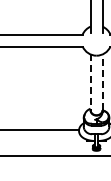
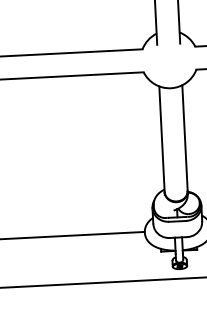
line: (90, 82) -> (161, 139), dashed -> solid
line: (102, 82) -> (184, 138), dashed -> solid

